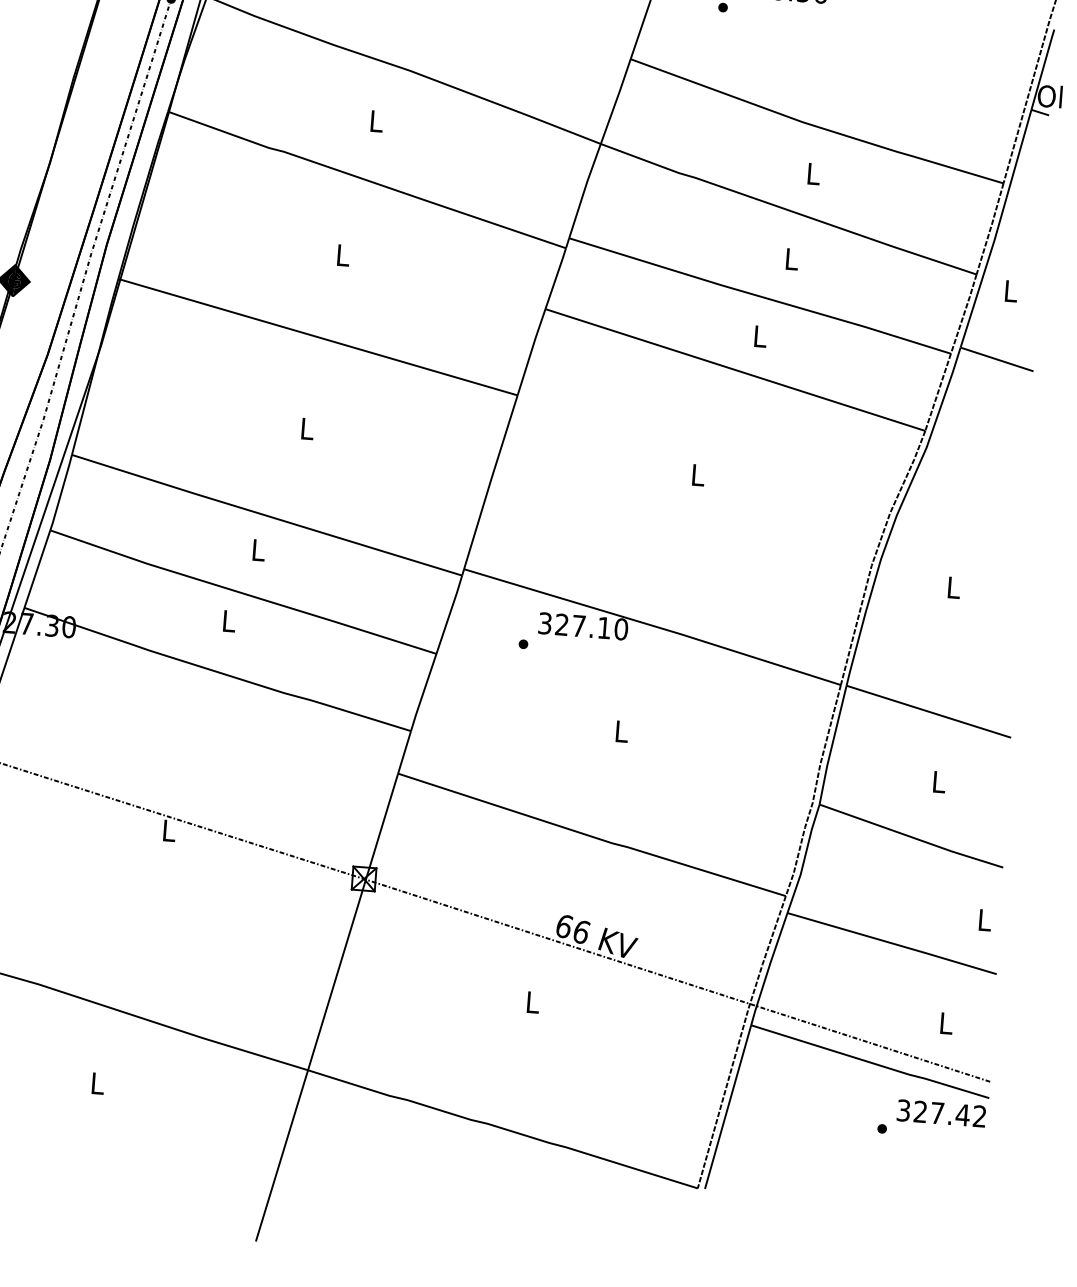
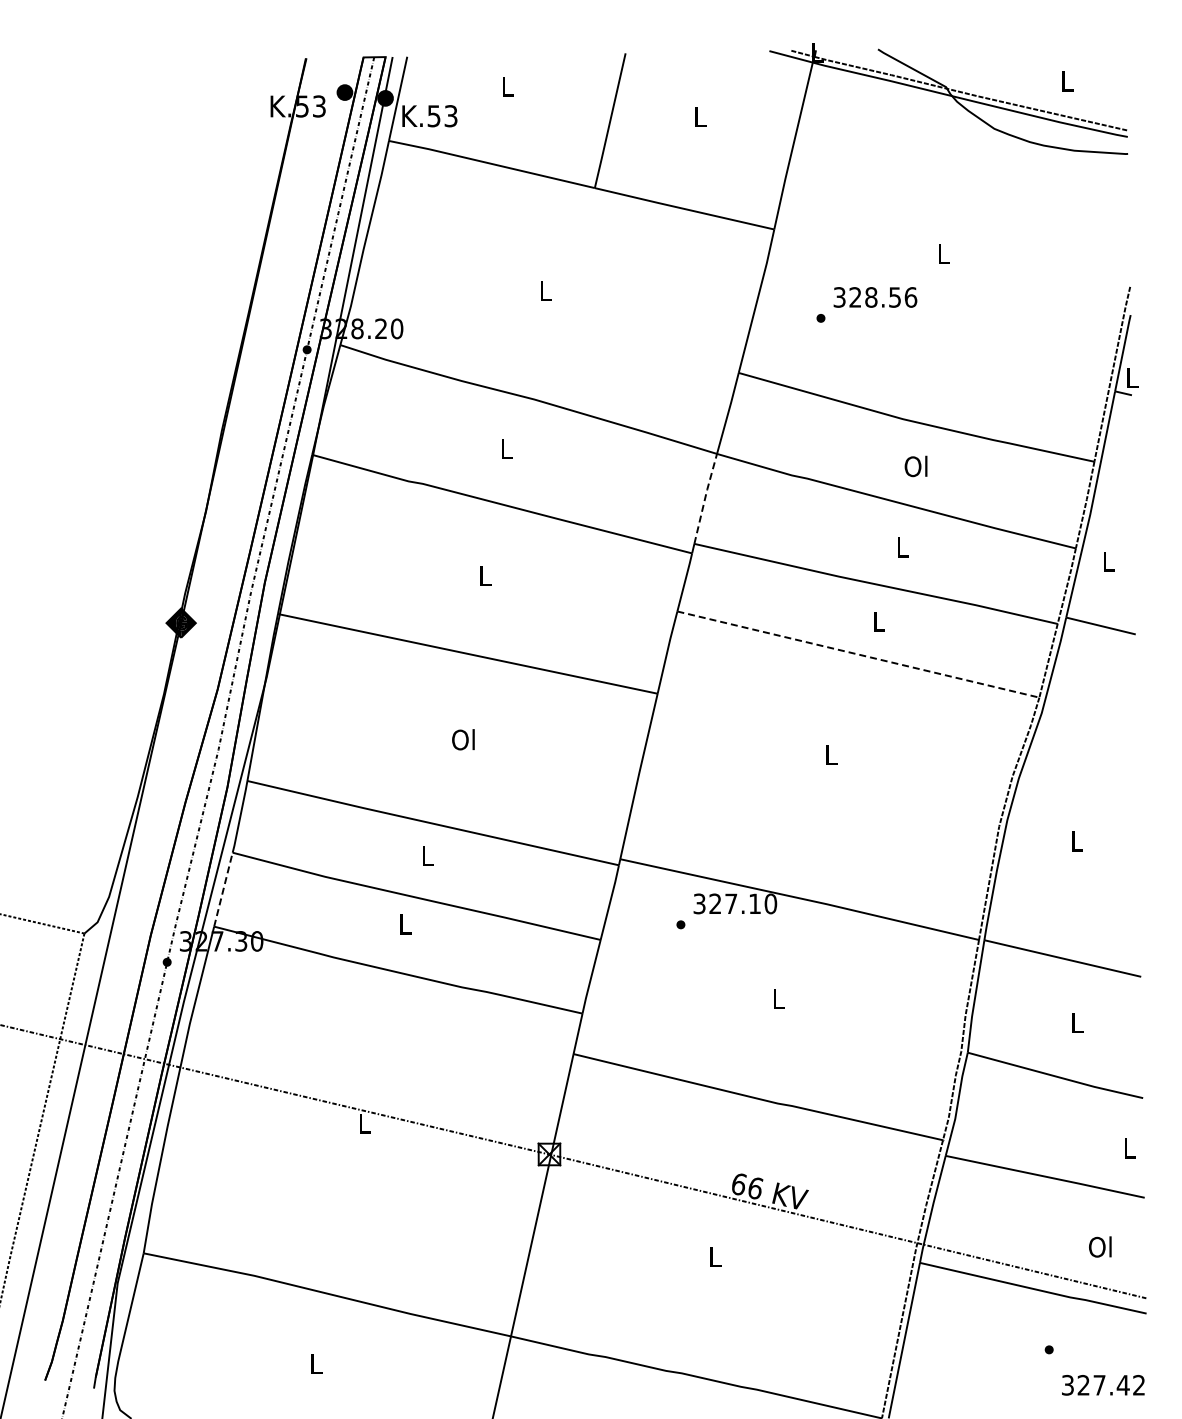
text: (1050, 96) -> (1131, 377), Ol -> L
text: (811, 173) -> (915, 466), L -> Ol
line: (584, 189) -> (705, 497), solid -> dashed
line: (736, 370) -> (859, 654), solid -> dashed
text: (306, 428) -> (463, 739), L -> Ol
line: (37, 568) -> (223, 889), solid -> dashed
text: (945, 1022) -> (1100, 1246), L -> Ol
text: (941, 1113) -> (1103, 1385), moved

